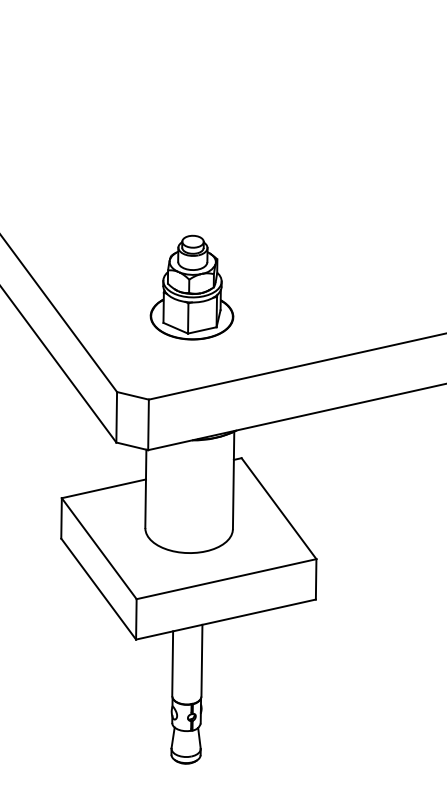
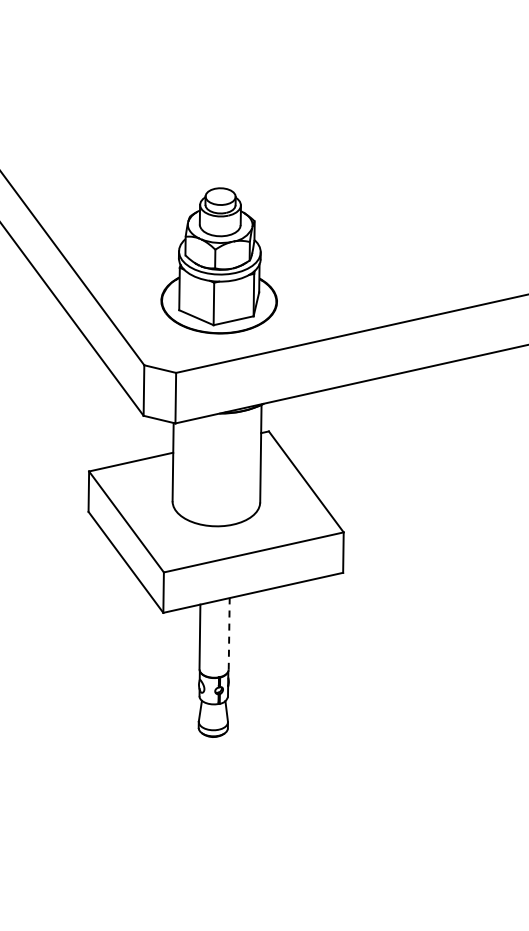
part: (192, 287) -> (219, 260), size x1.4
line: (202, 660) -> (229, 633), solid -> dashed

